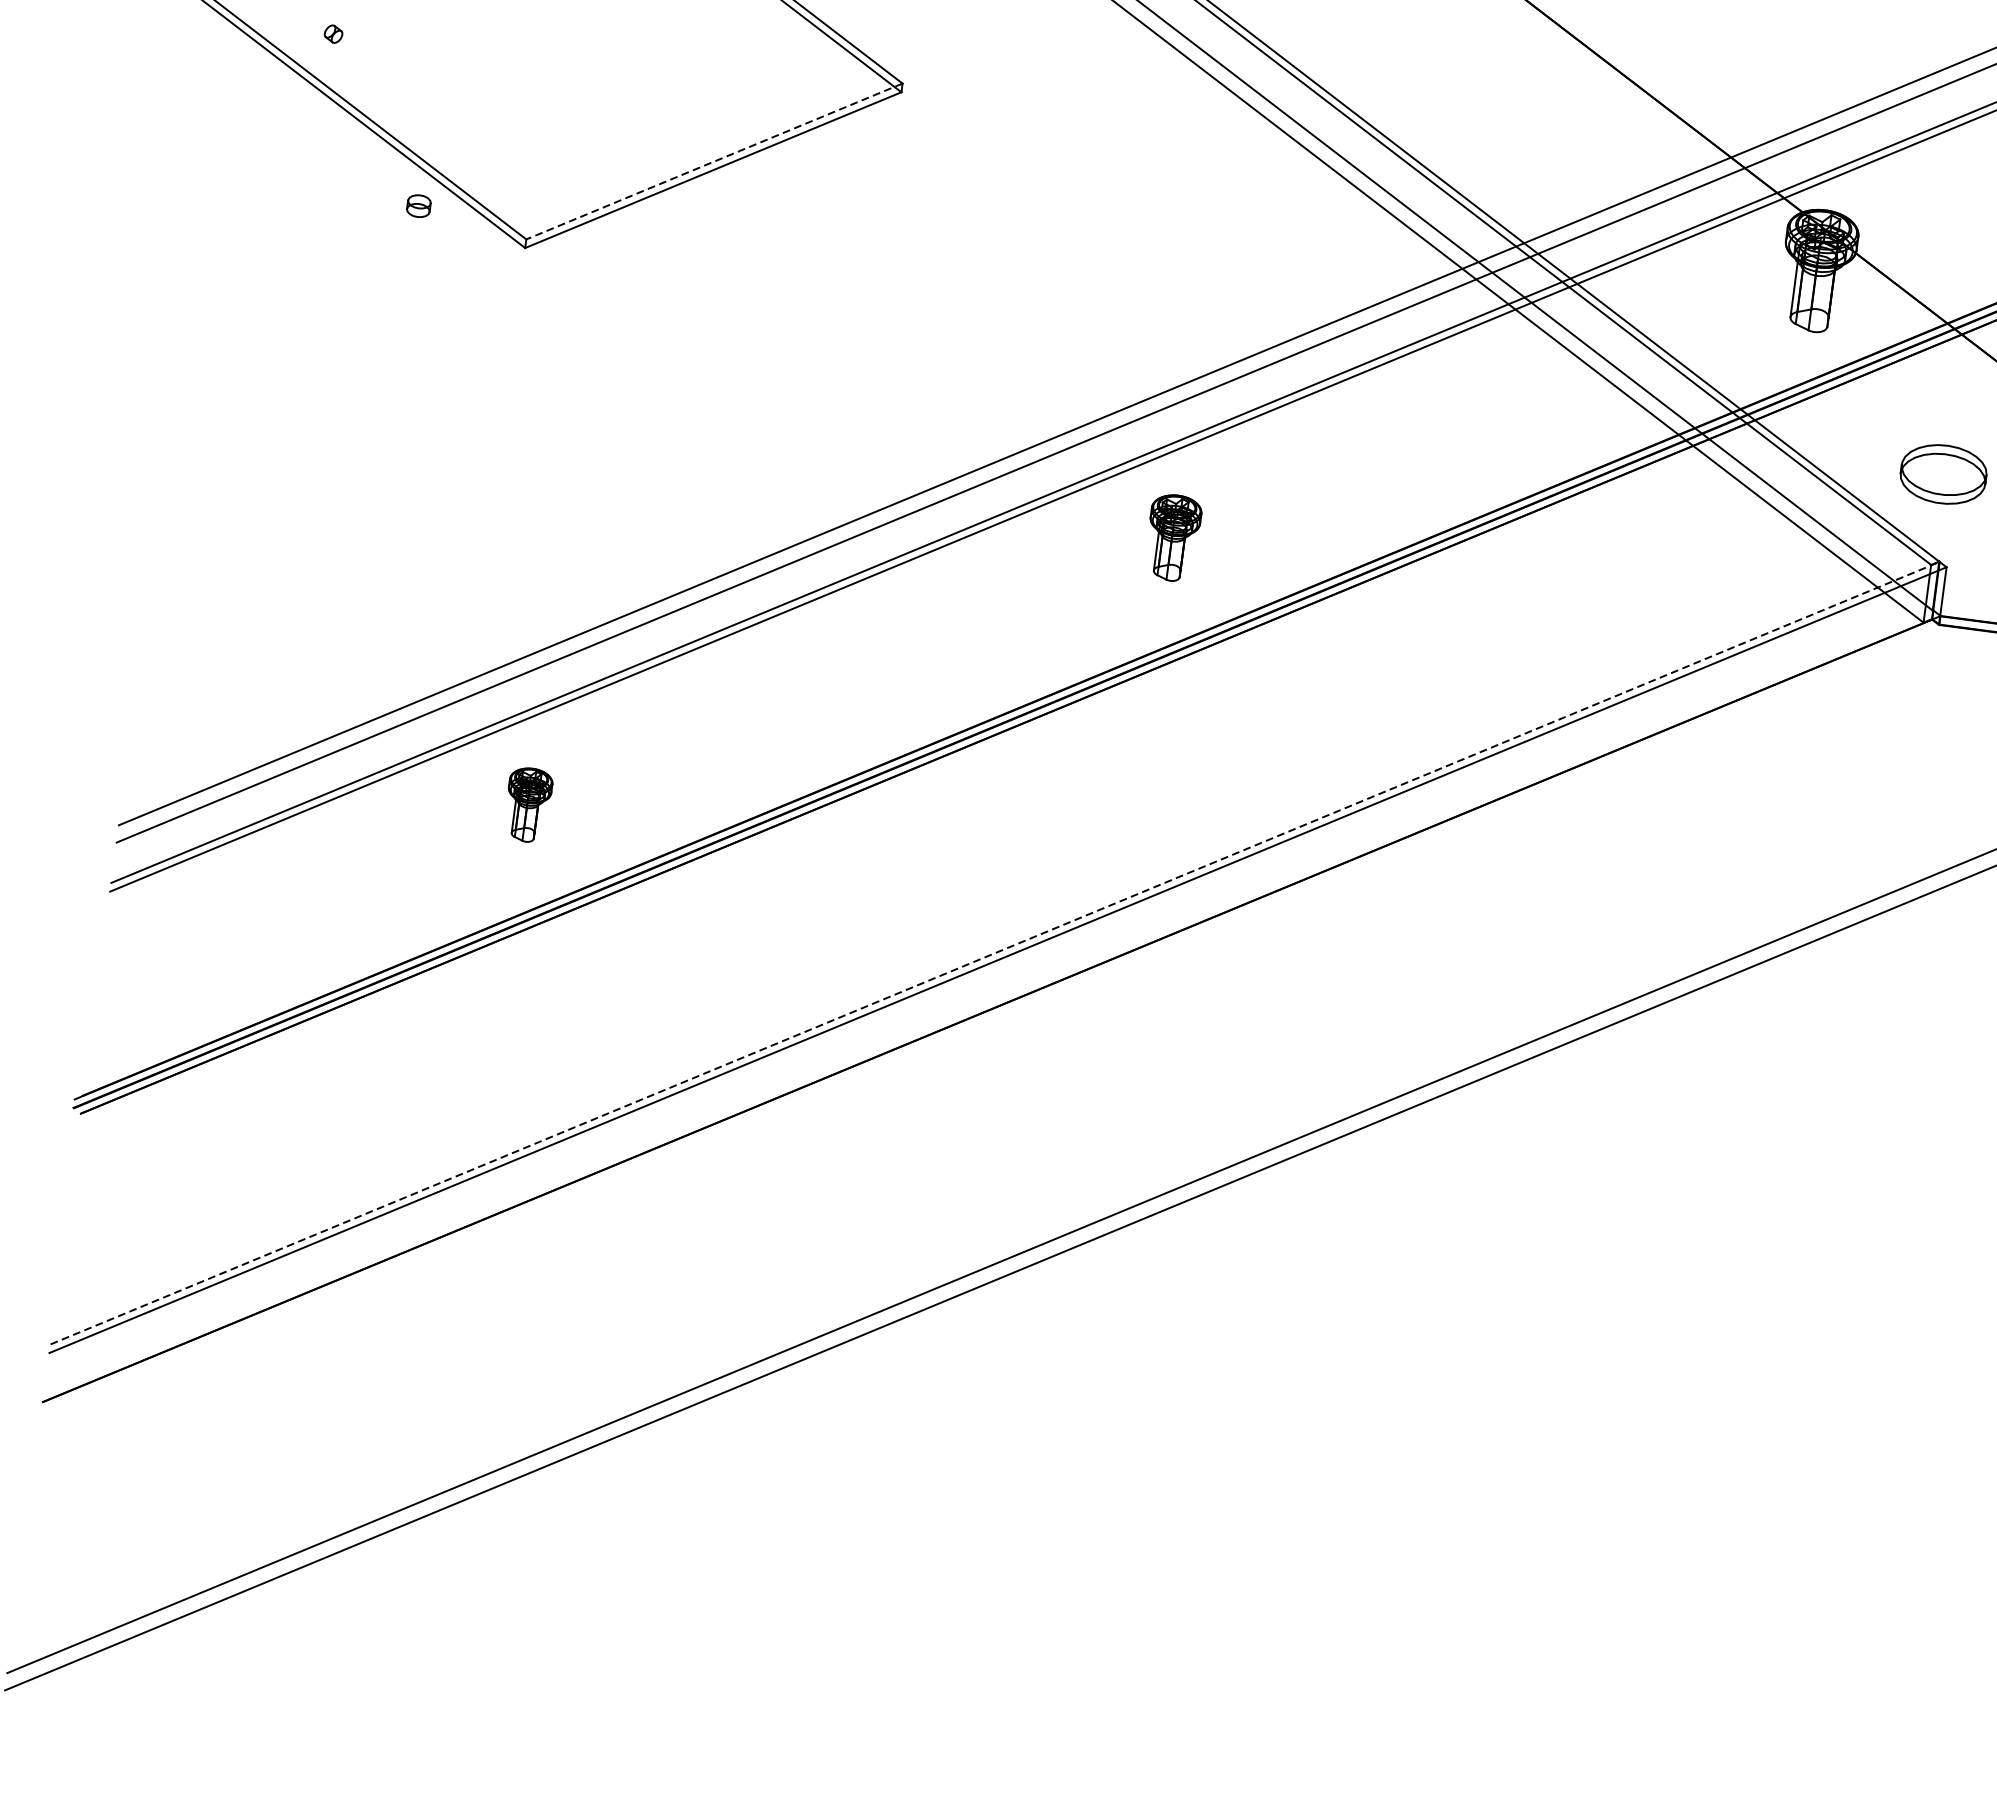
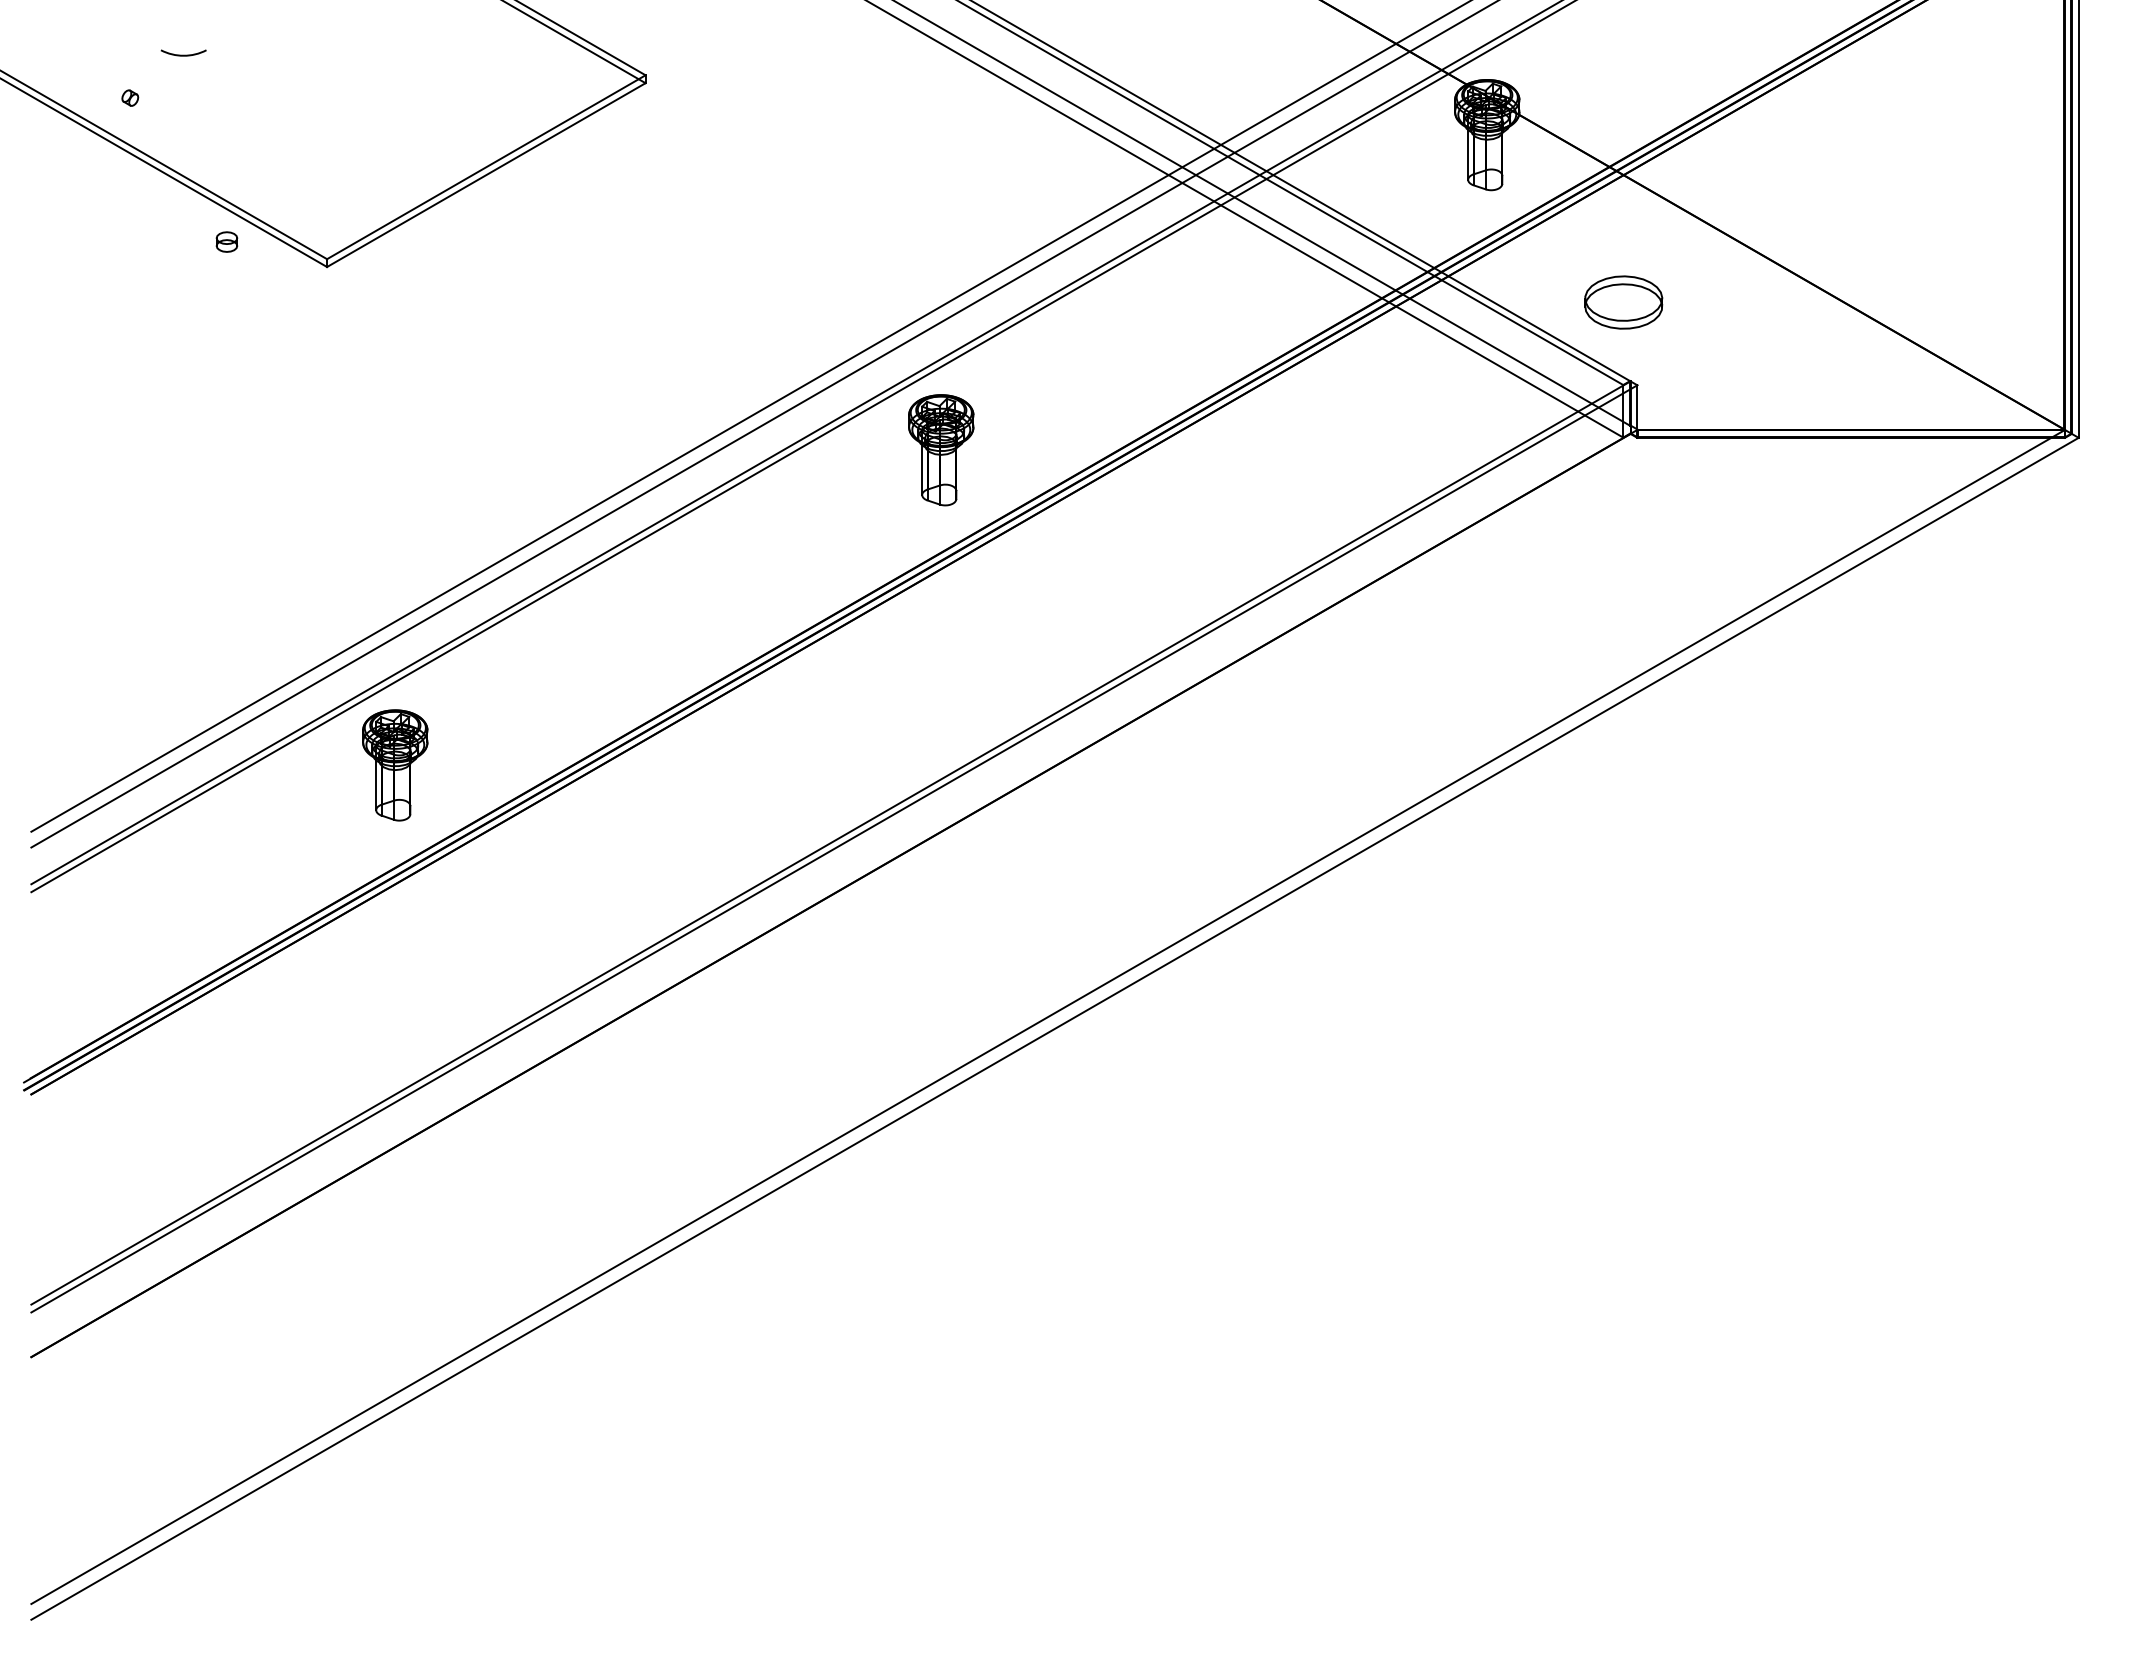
line: (714, 161) -> (486, 167), dashed -> solid
part: (1173, 538) -> (941, 450), size x1.43
part: (528, 805) -> (395, 765), size x1.67
line: (995, 952) -> (831, 842), dashed -> solid

